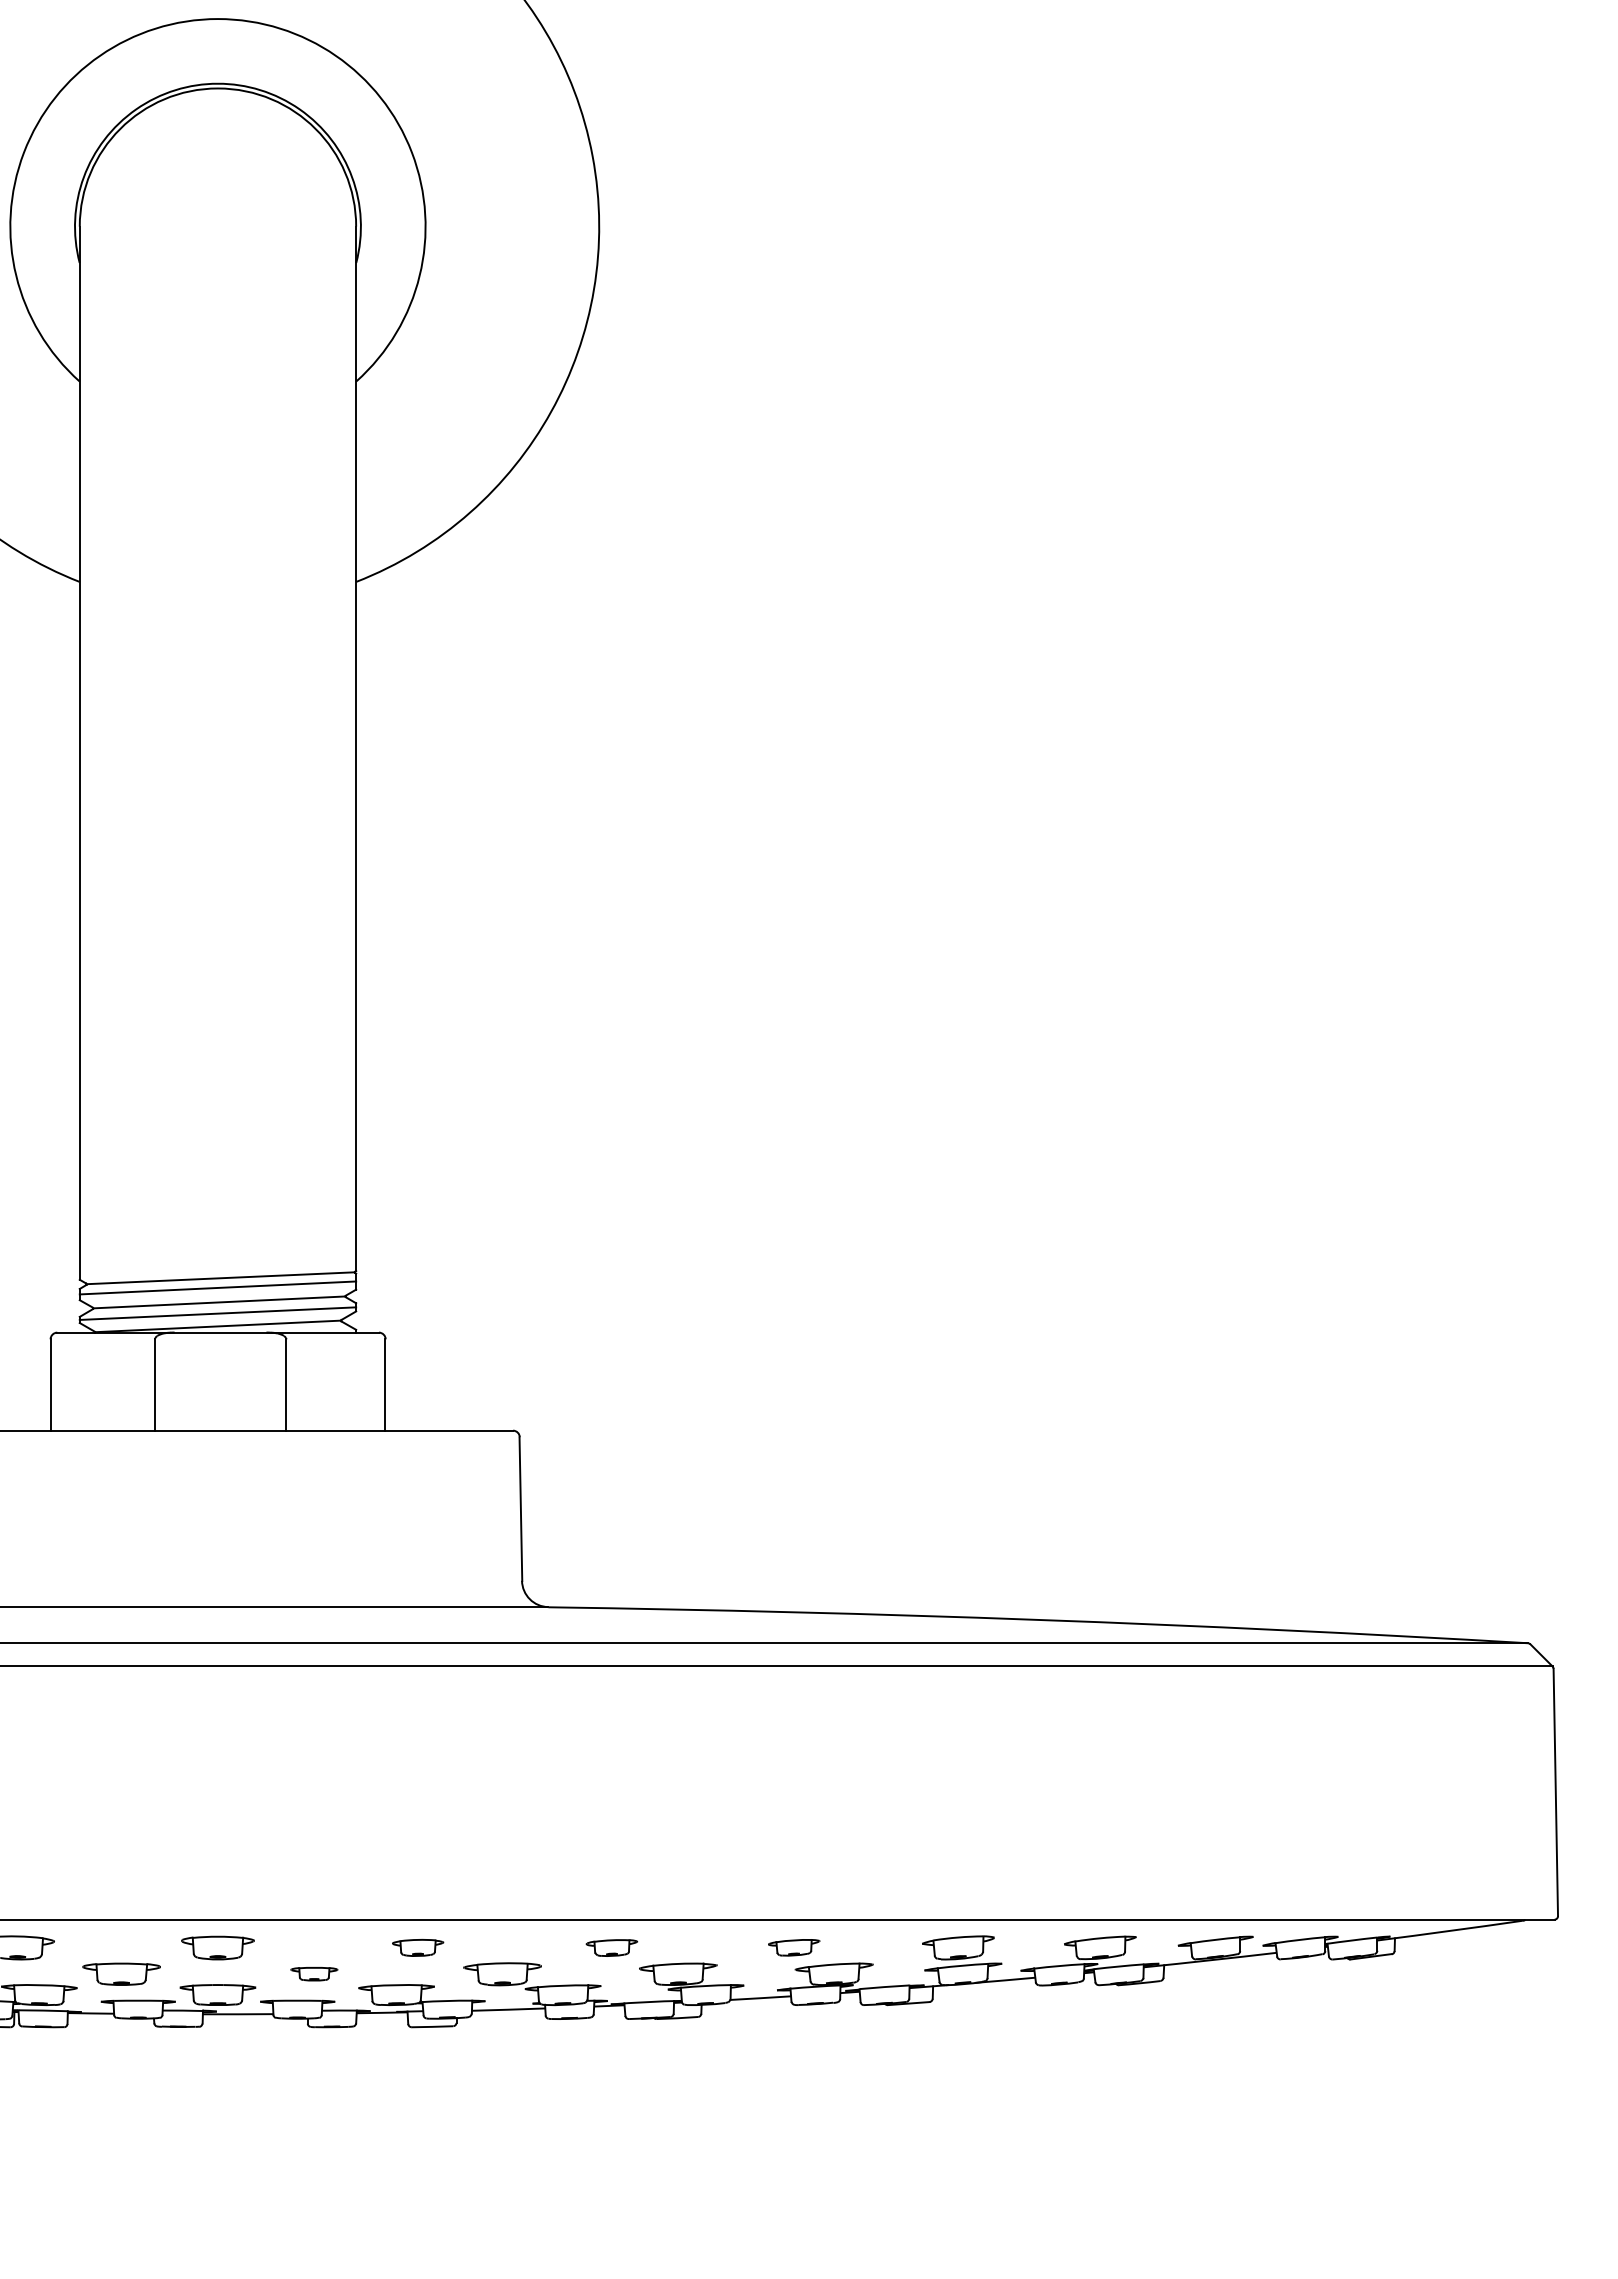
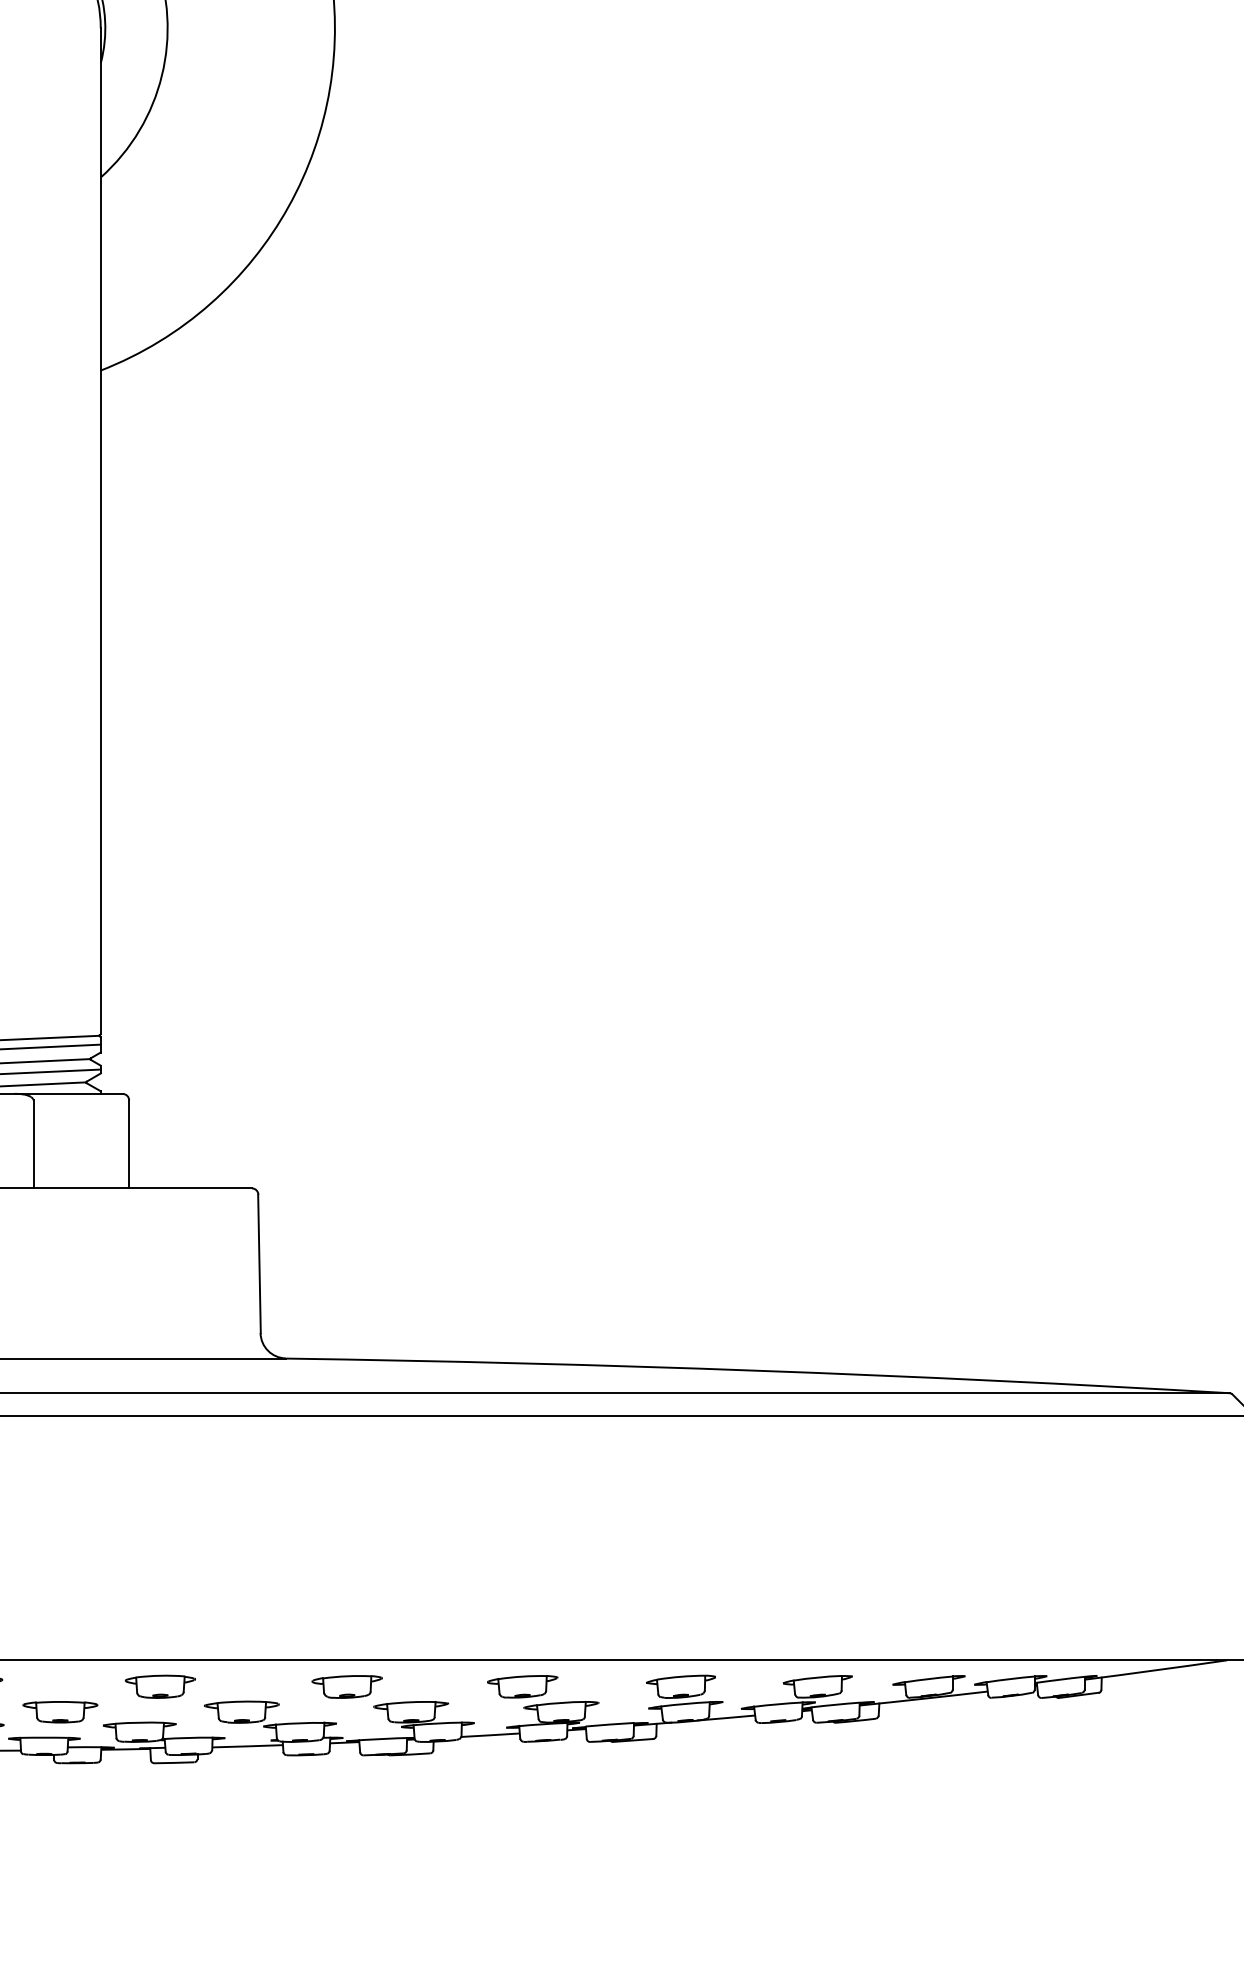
part: (417, 1947) -> (159, 1686), size x1.43
part: (611, 1947) -> (346, 1686), size x1.43
part: (794, 1947) -> (523, 1686), size x1.43
part: (314, 1973) -> (60, 1711), size x1.67

